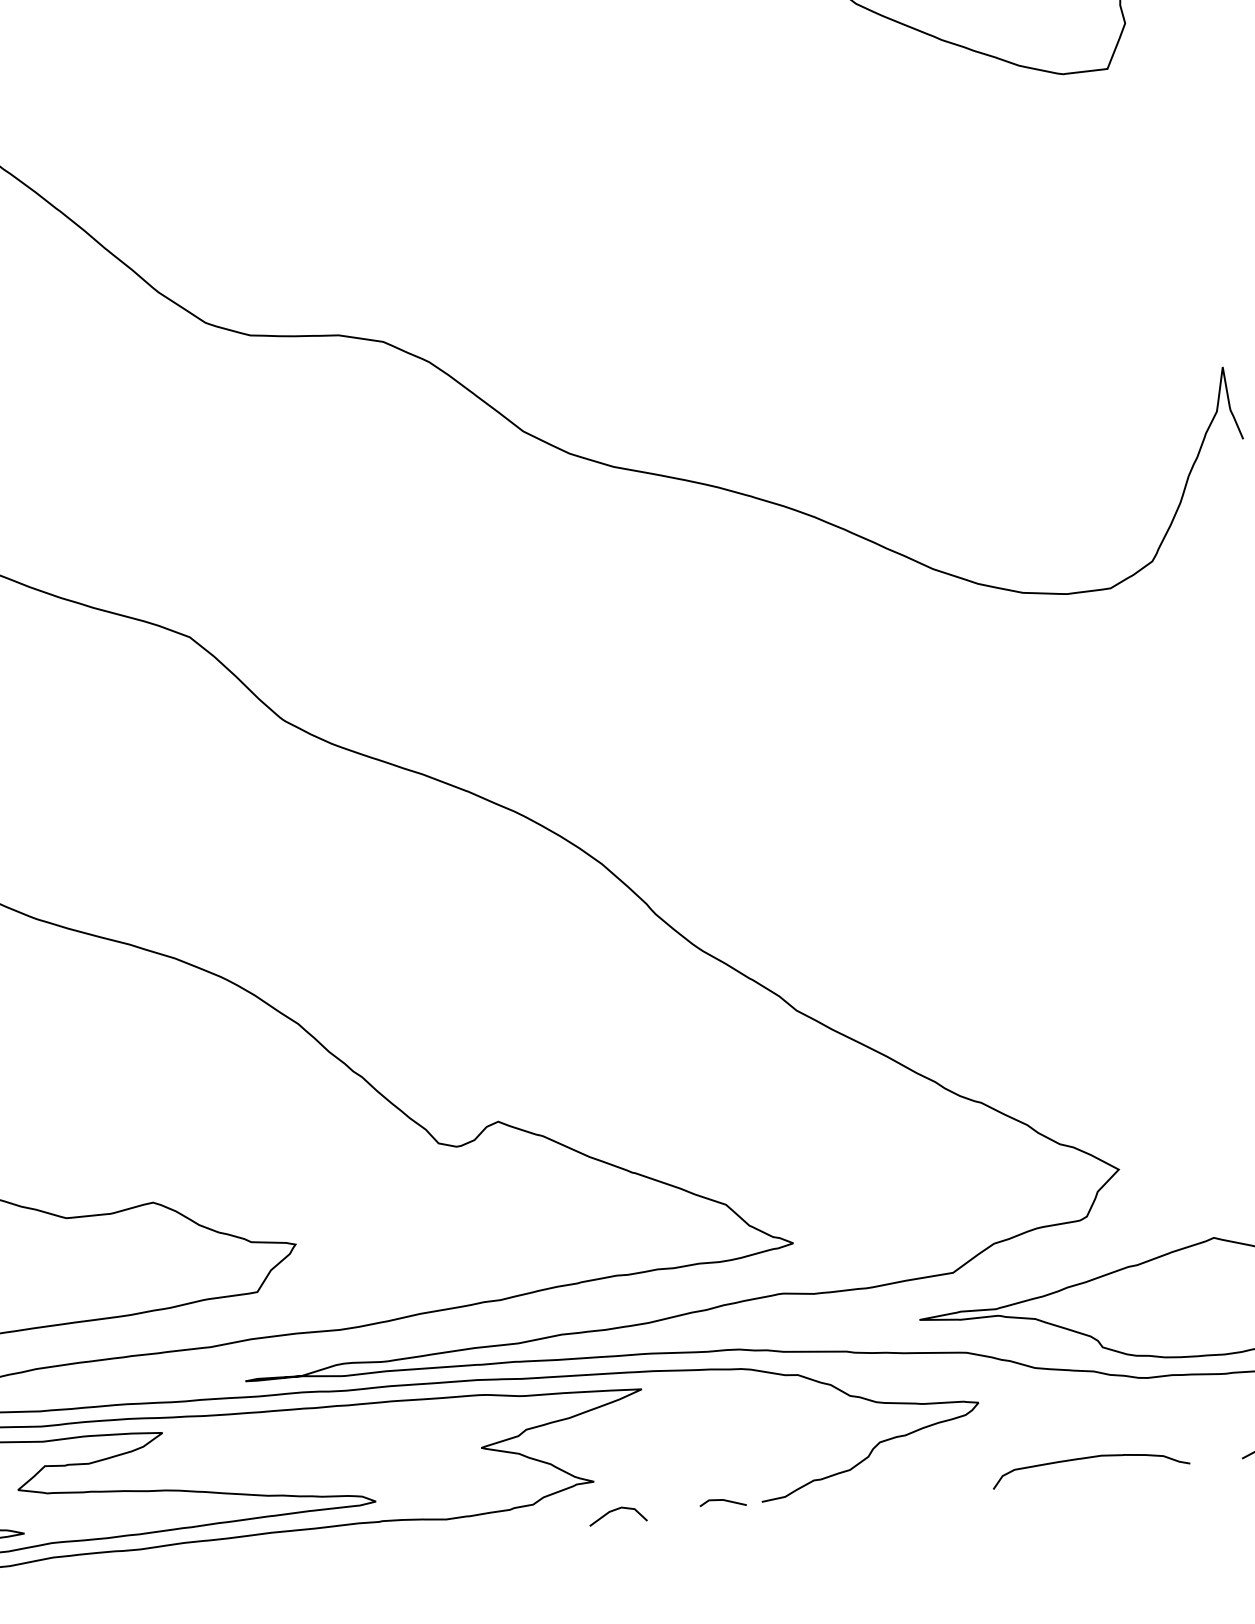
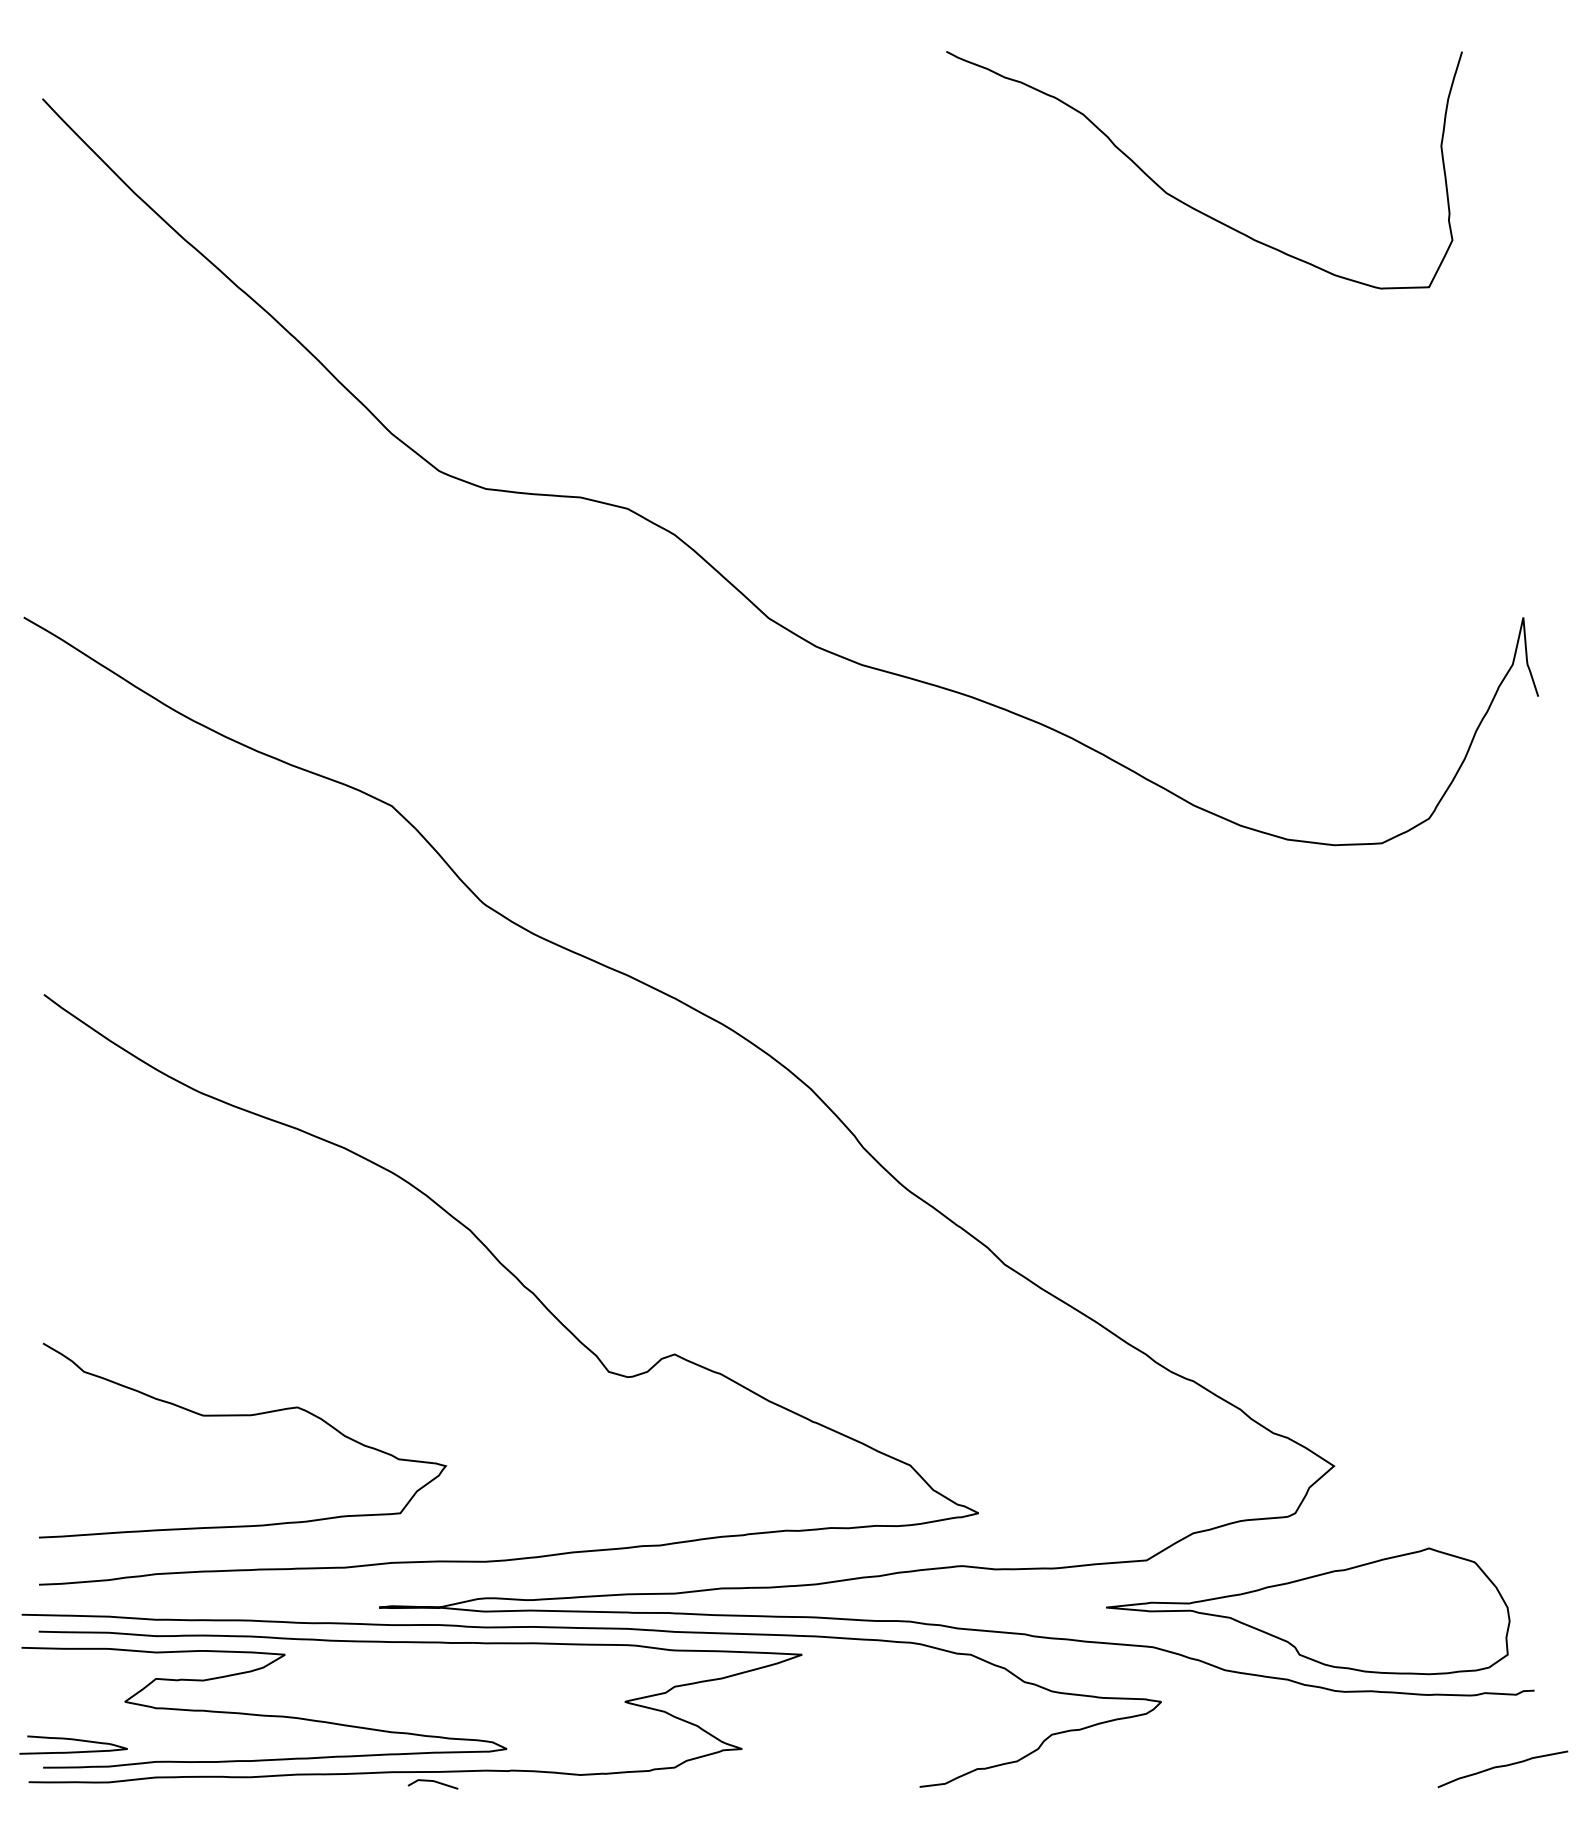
curve: (1089, 1458) -> (1274, 1772), removed
line: (724, 1501) -> (434, 1782), moved
line: (614, 1511) -> (761, 1782), removed

